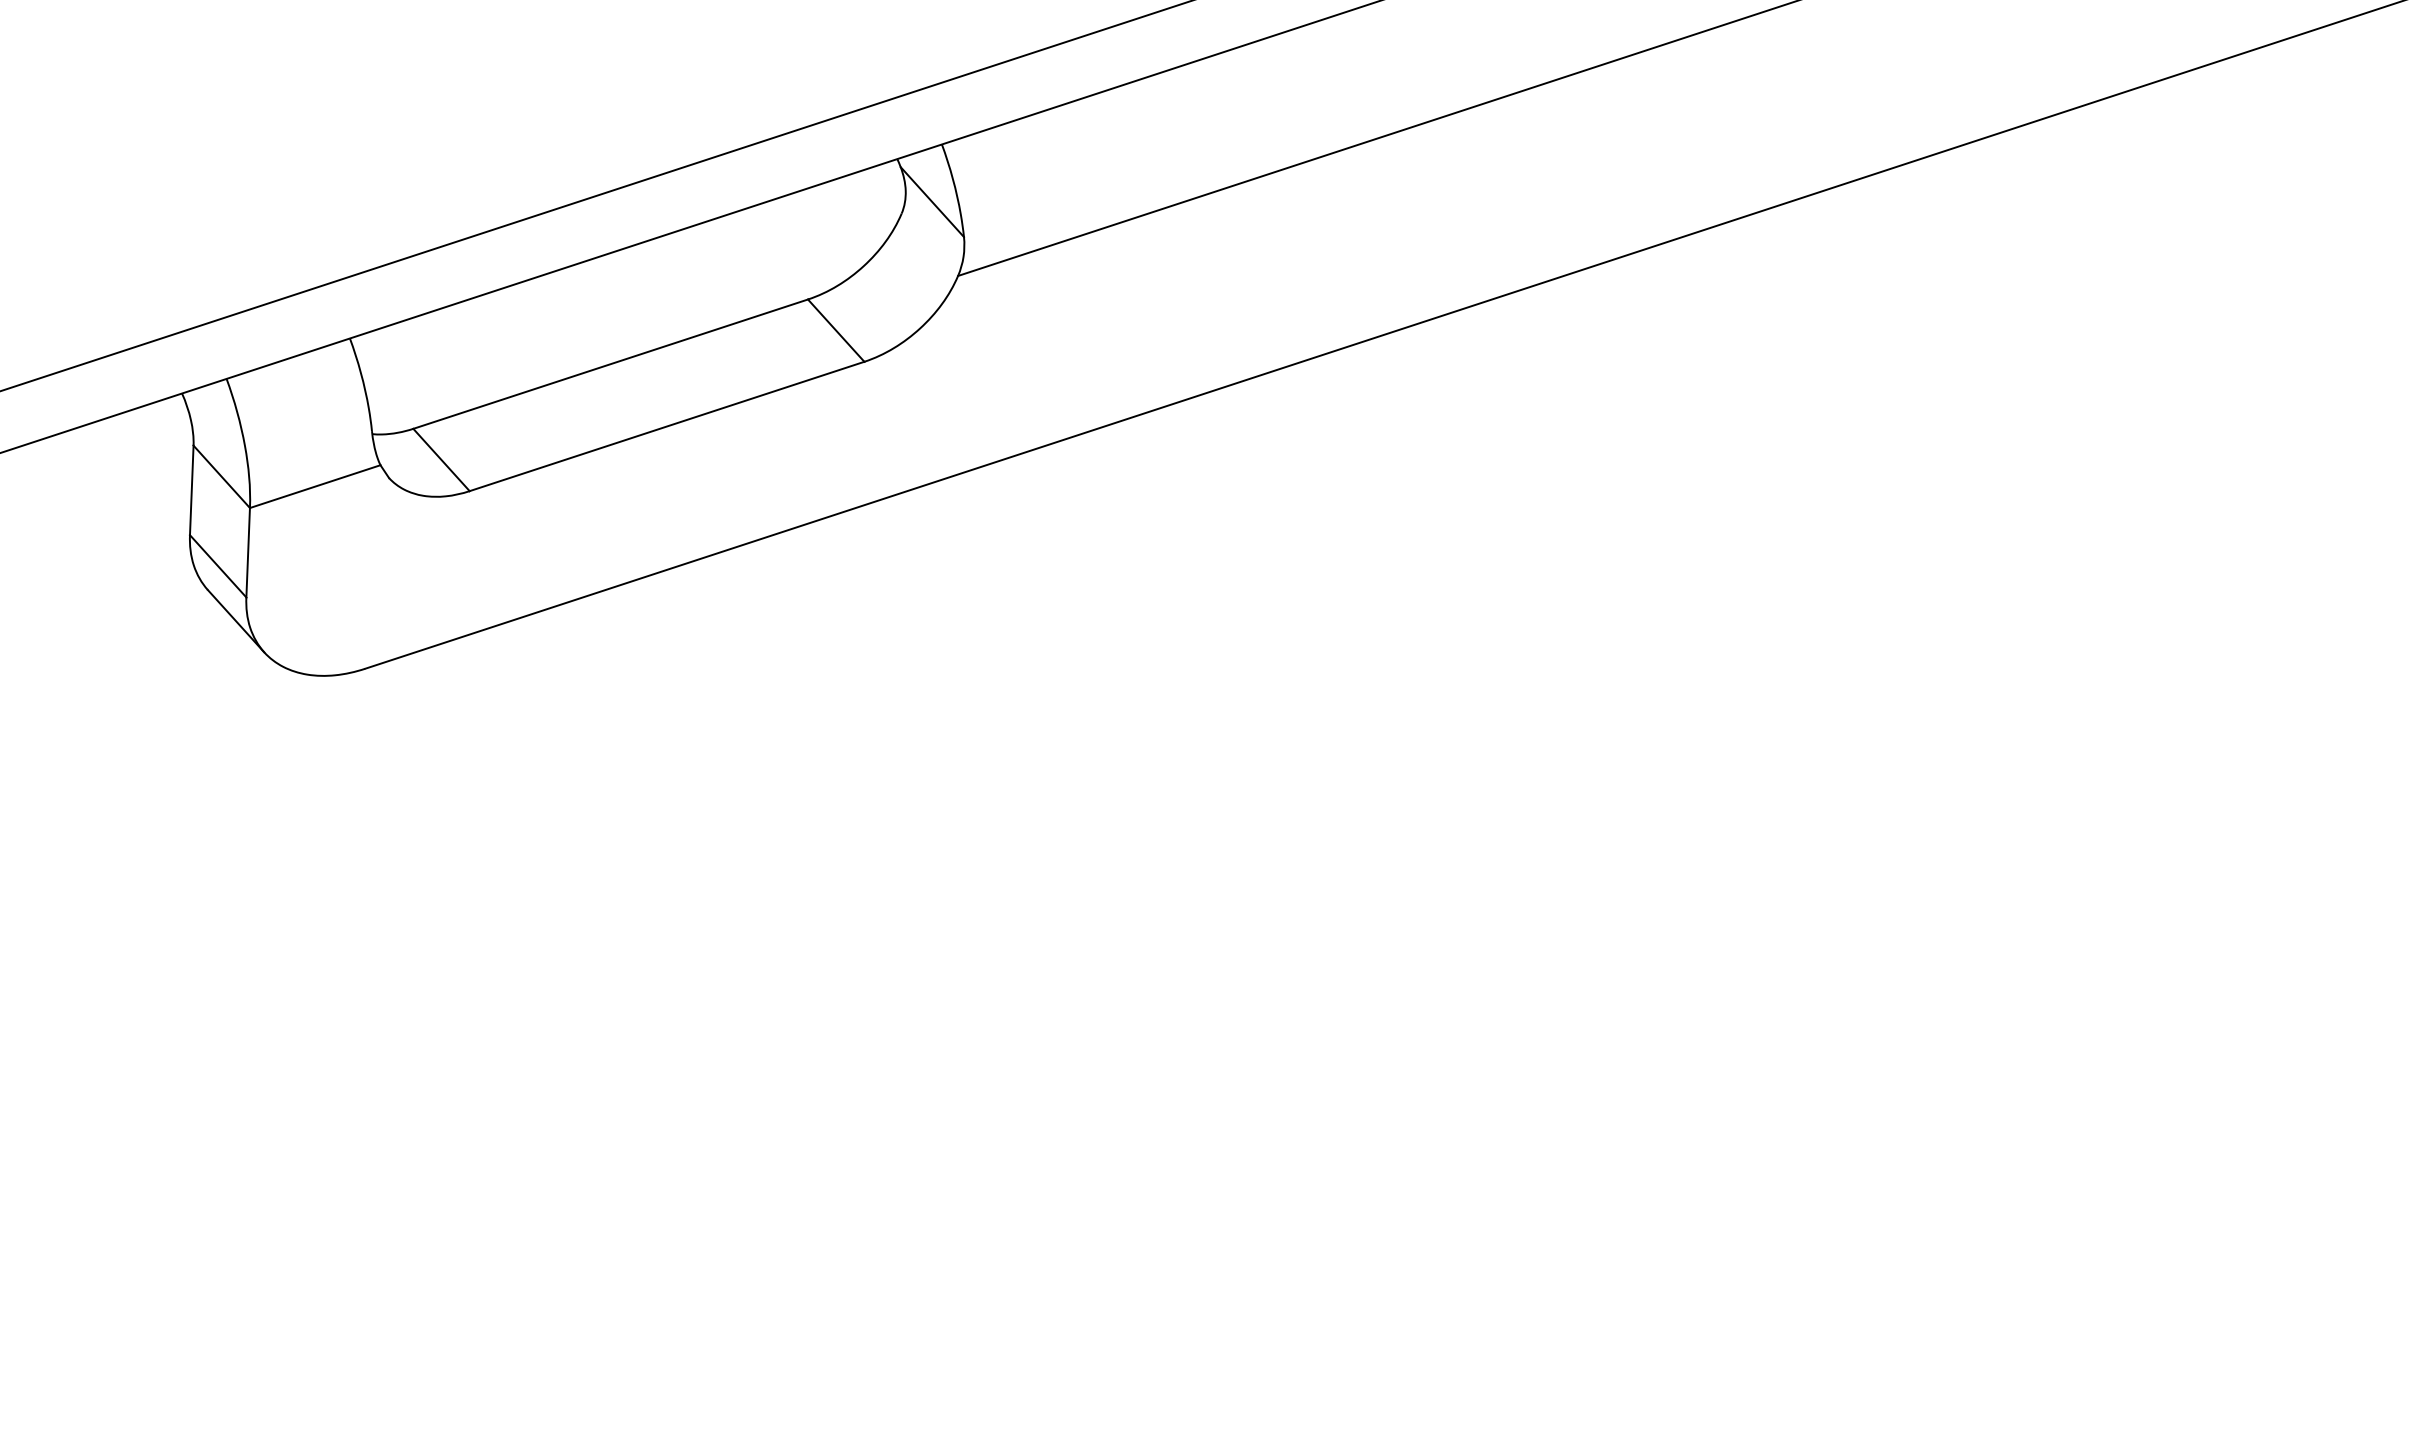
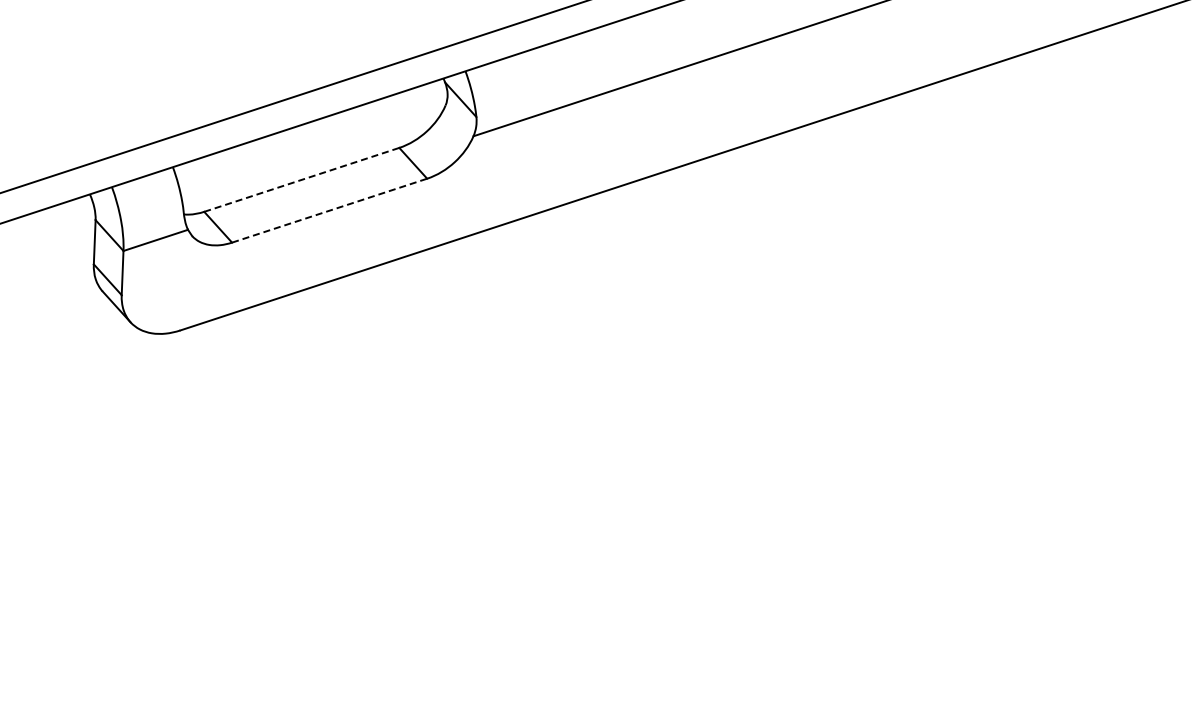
line: (610, 363) -> (301, 179), solid -> dashed
line: (666, 426) -> (329, 210), solid -> dashed

